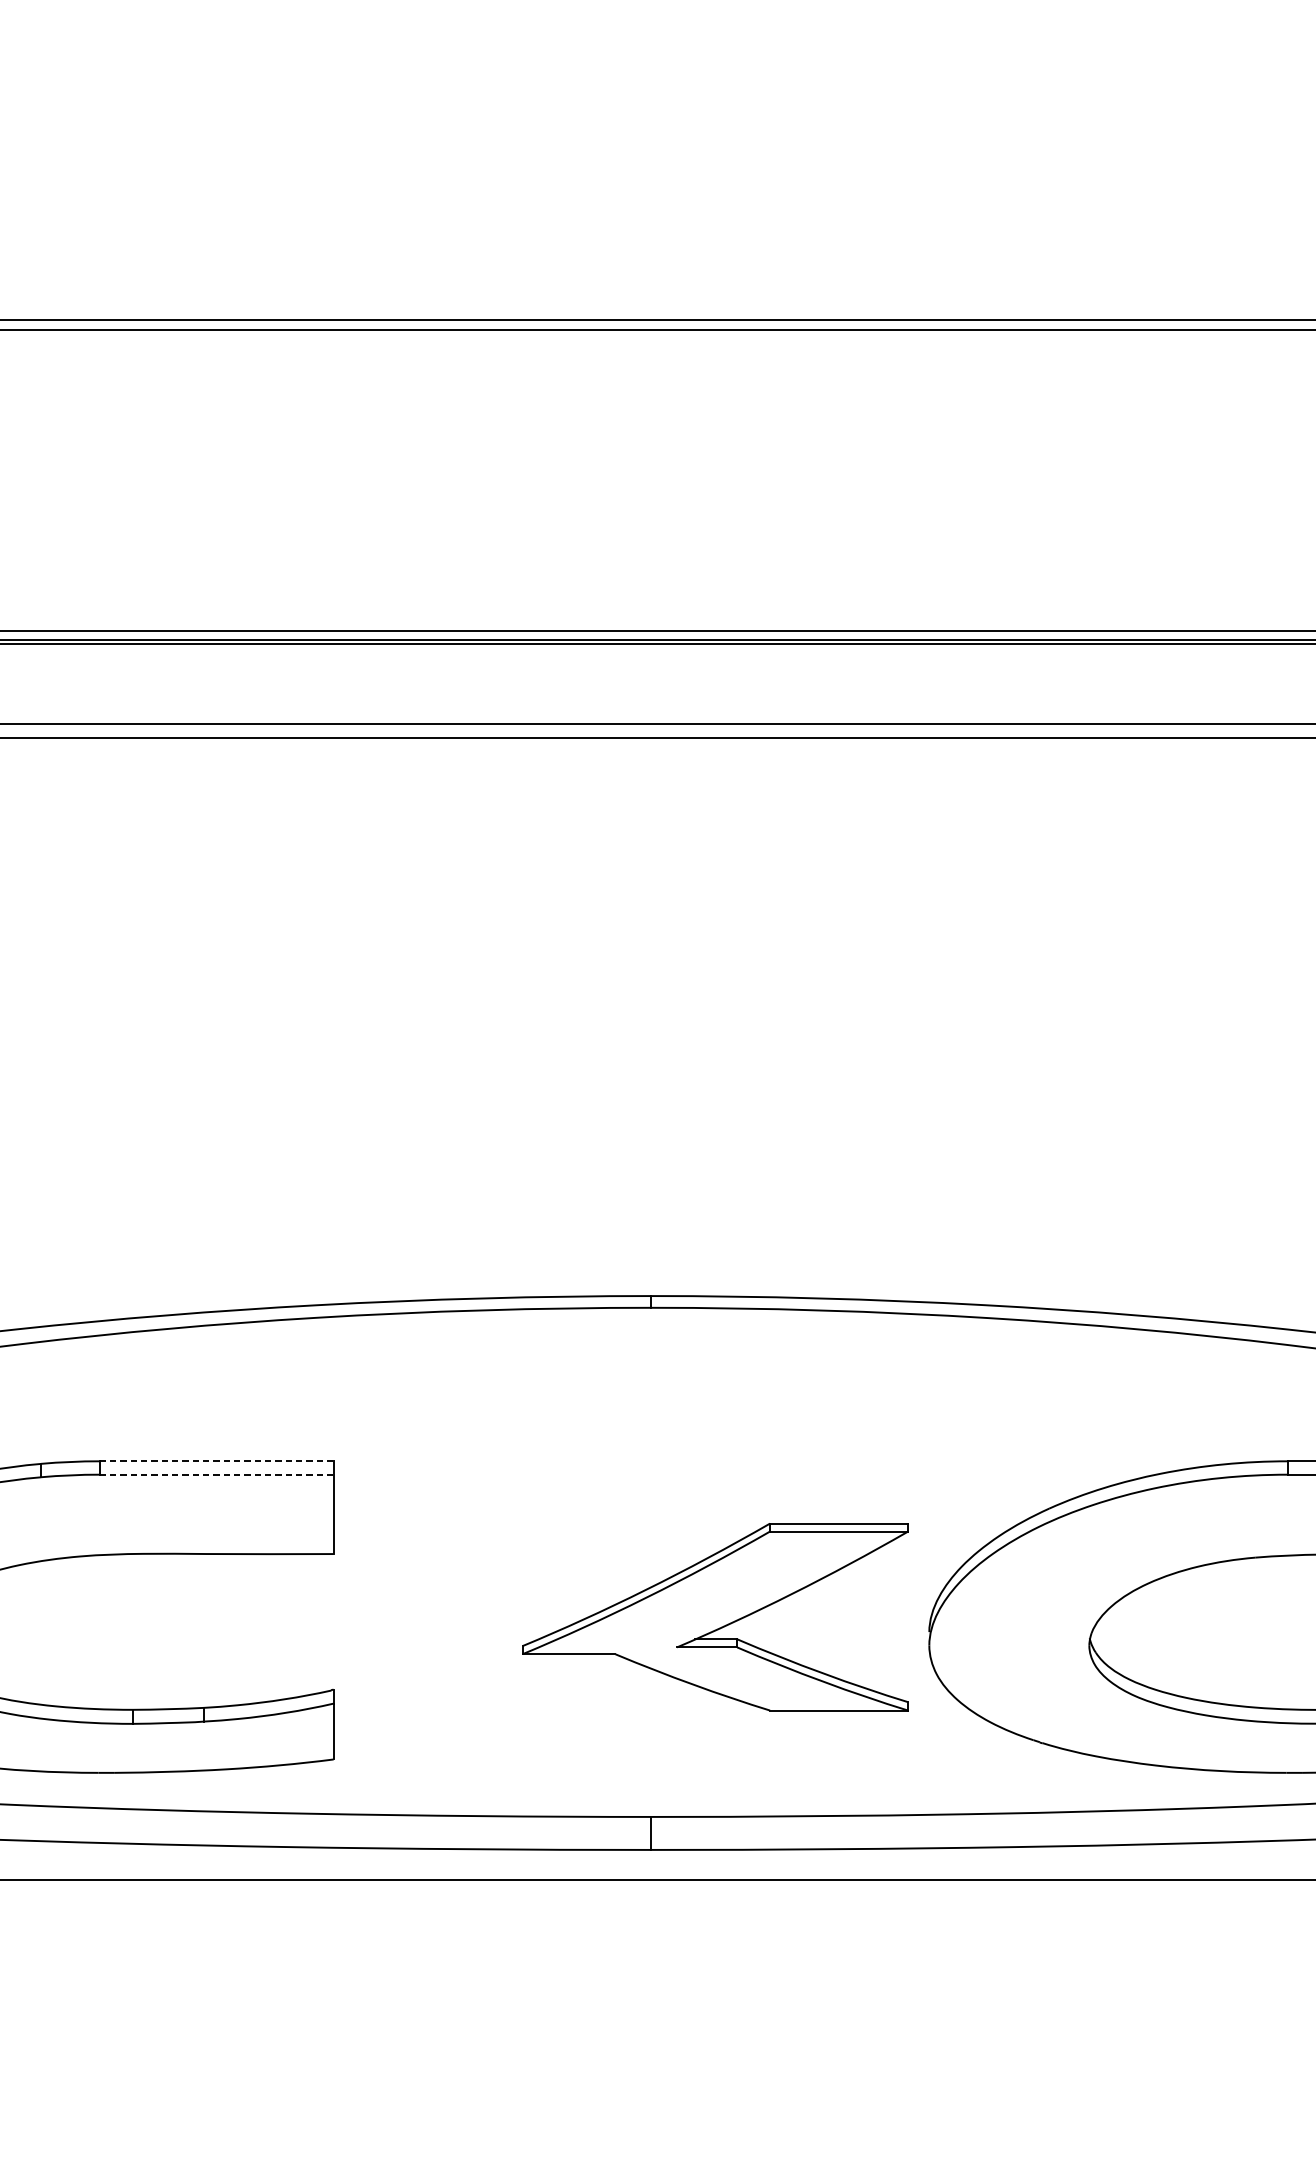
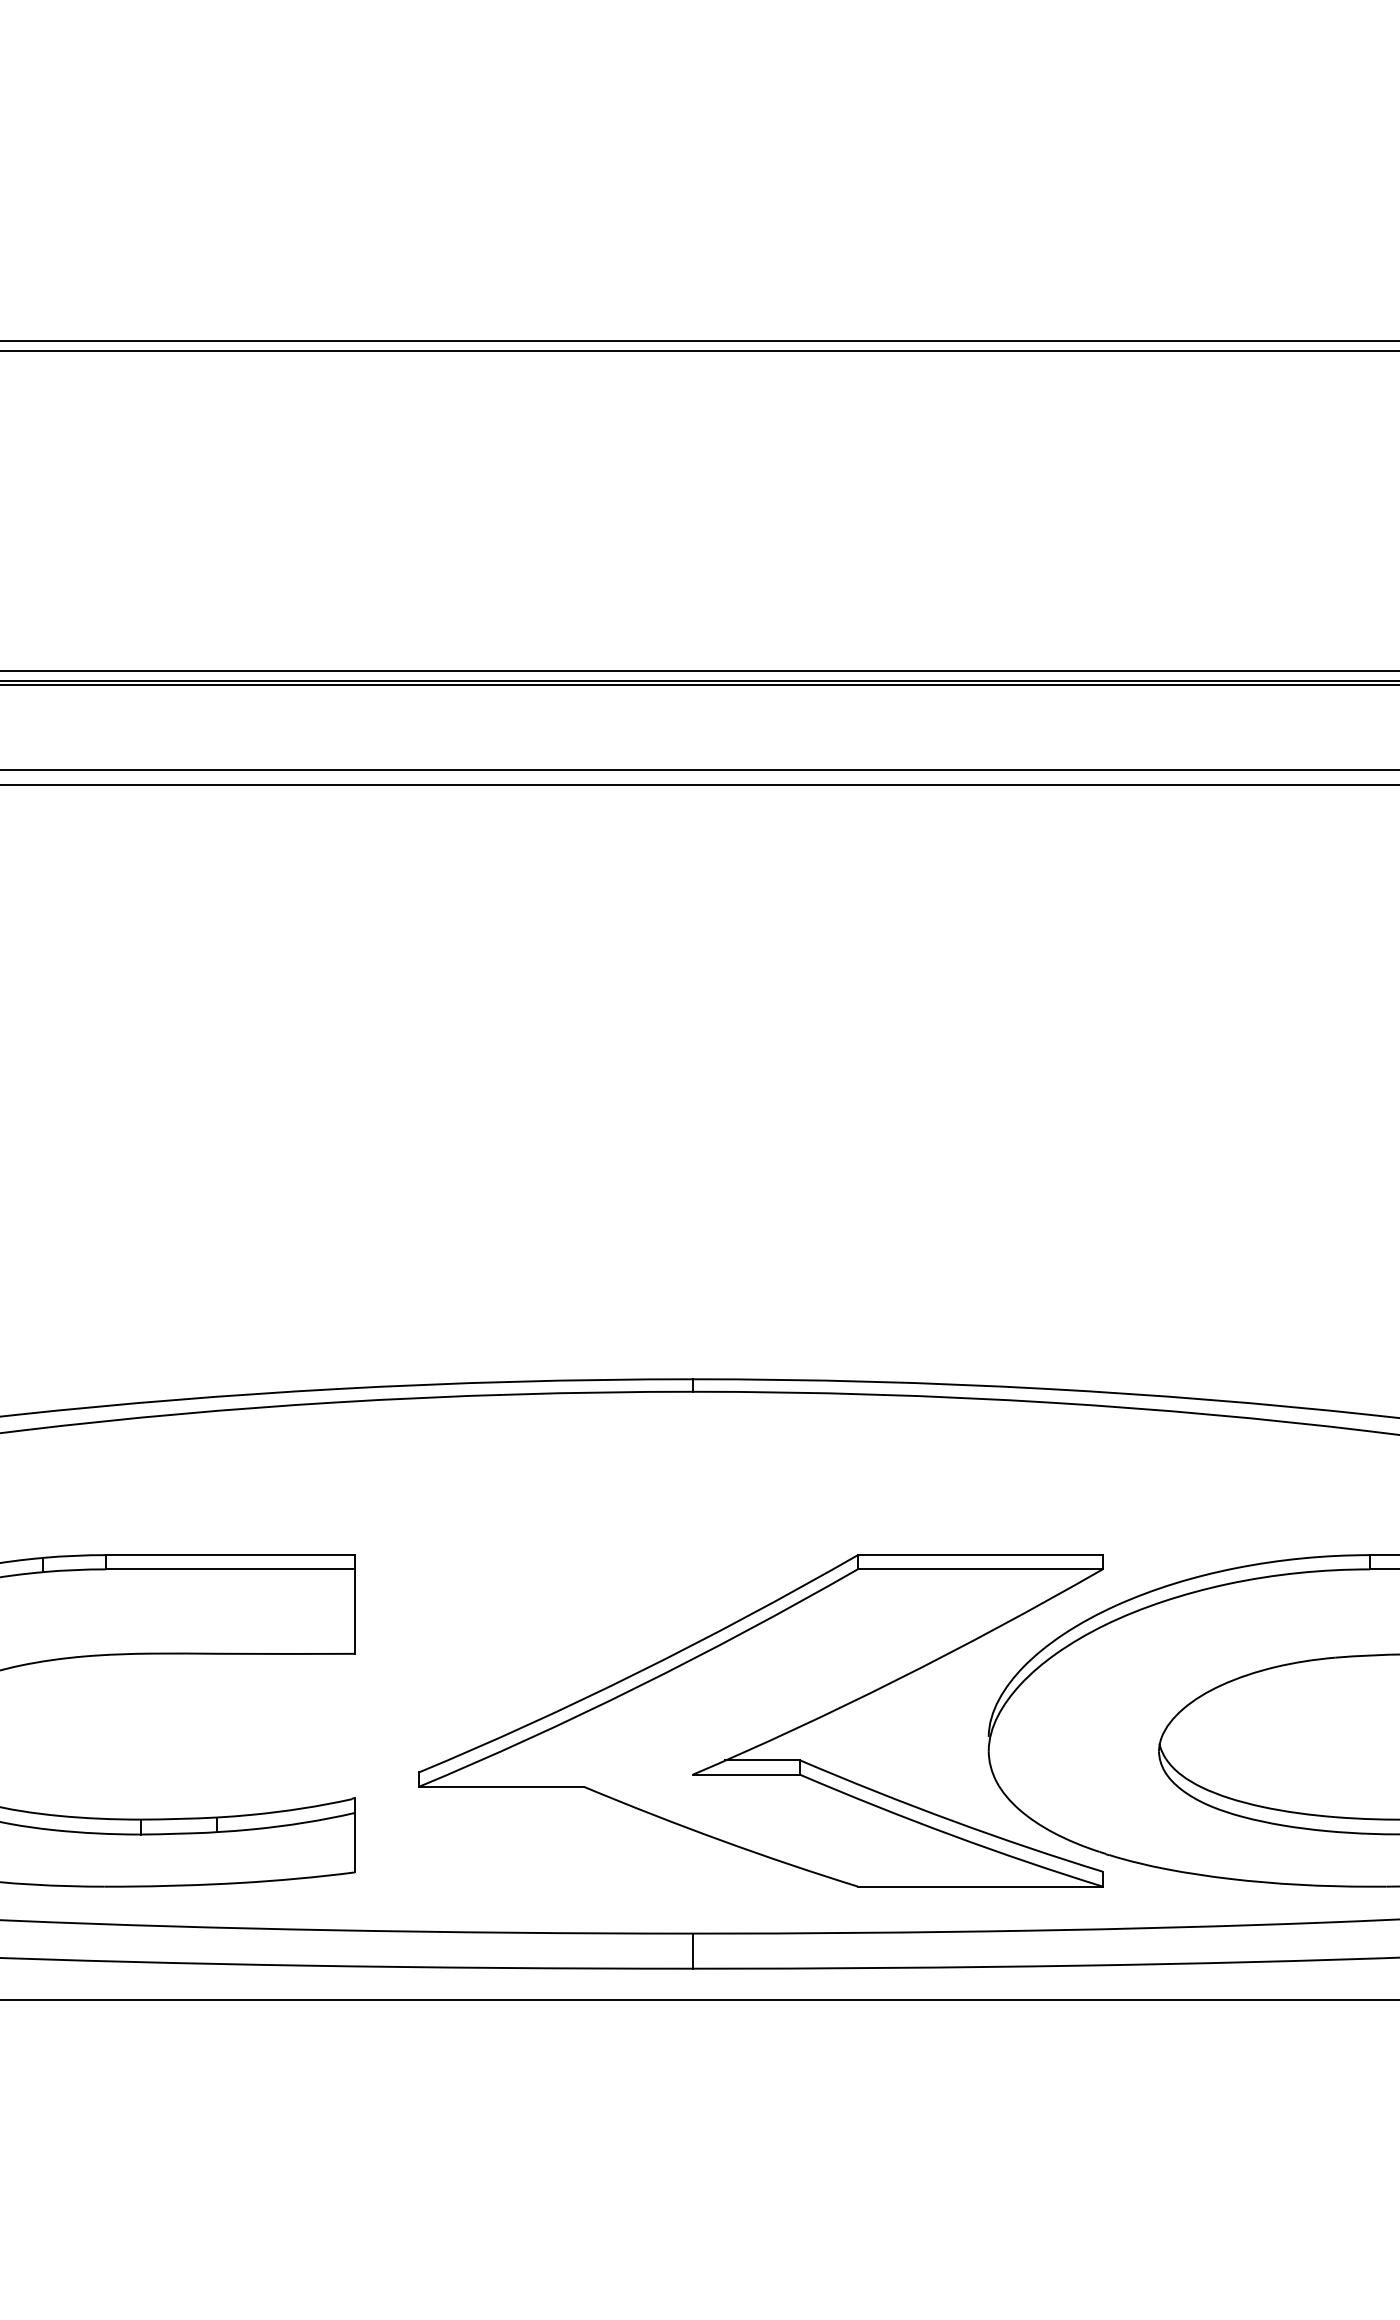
line: (216, 1461) -> (230, 1555), dashed -> solid
line: (216, 1474) -> (230, 1569), dashed -> solid
part: (714, 1616) -> (760, 1720), size x1.67

